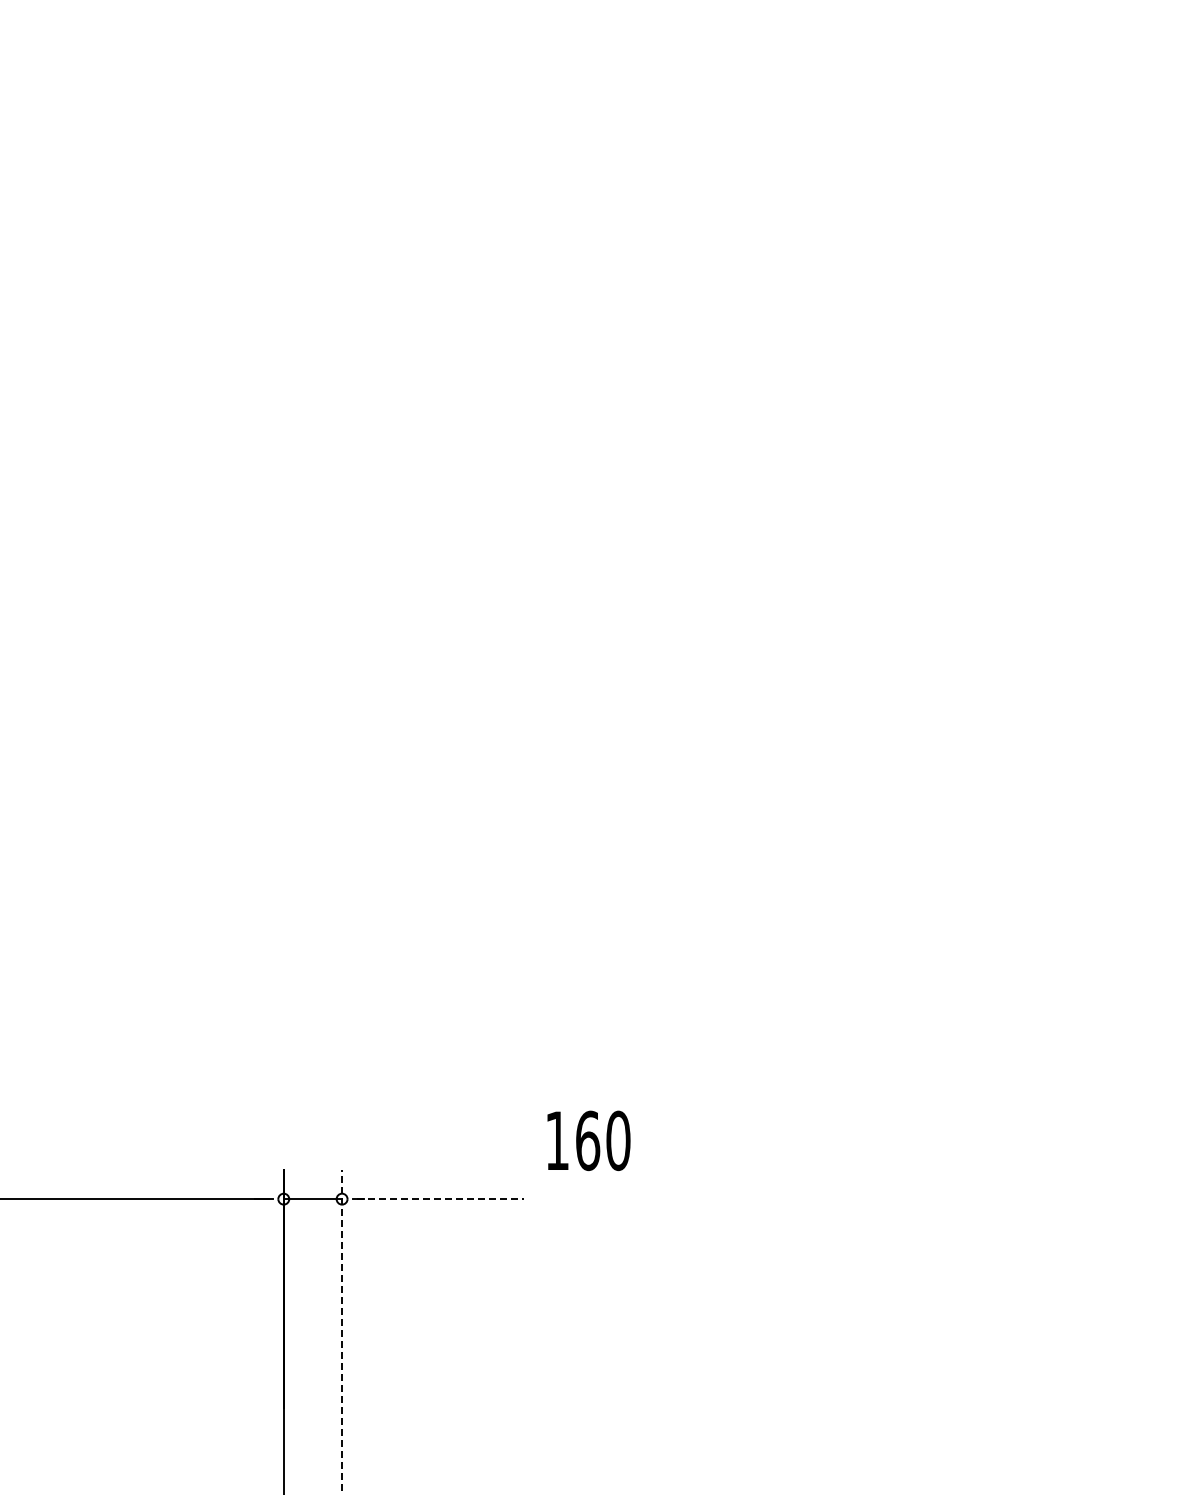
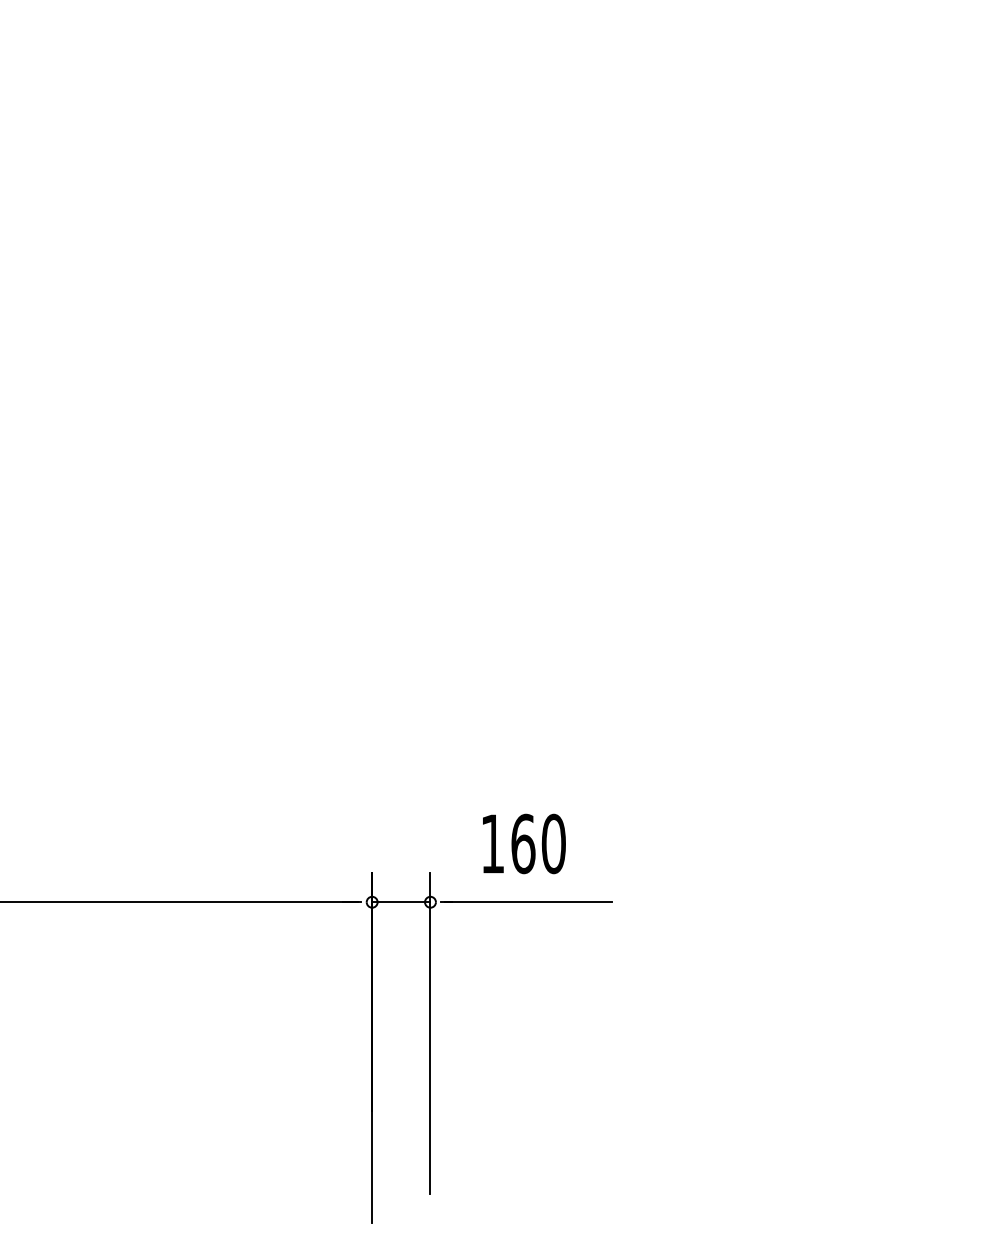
text: (588, 1140) -> (523, 843), moved
line: (440, 1199) -> (528, 902), dashed -> solid
line: (342, 1329) -> (430, 1032), dashed -> solid

